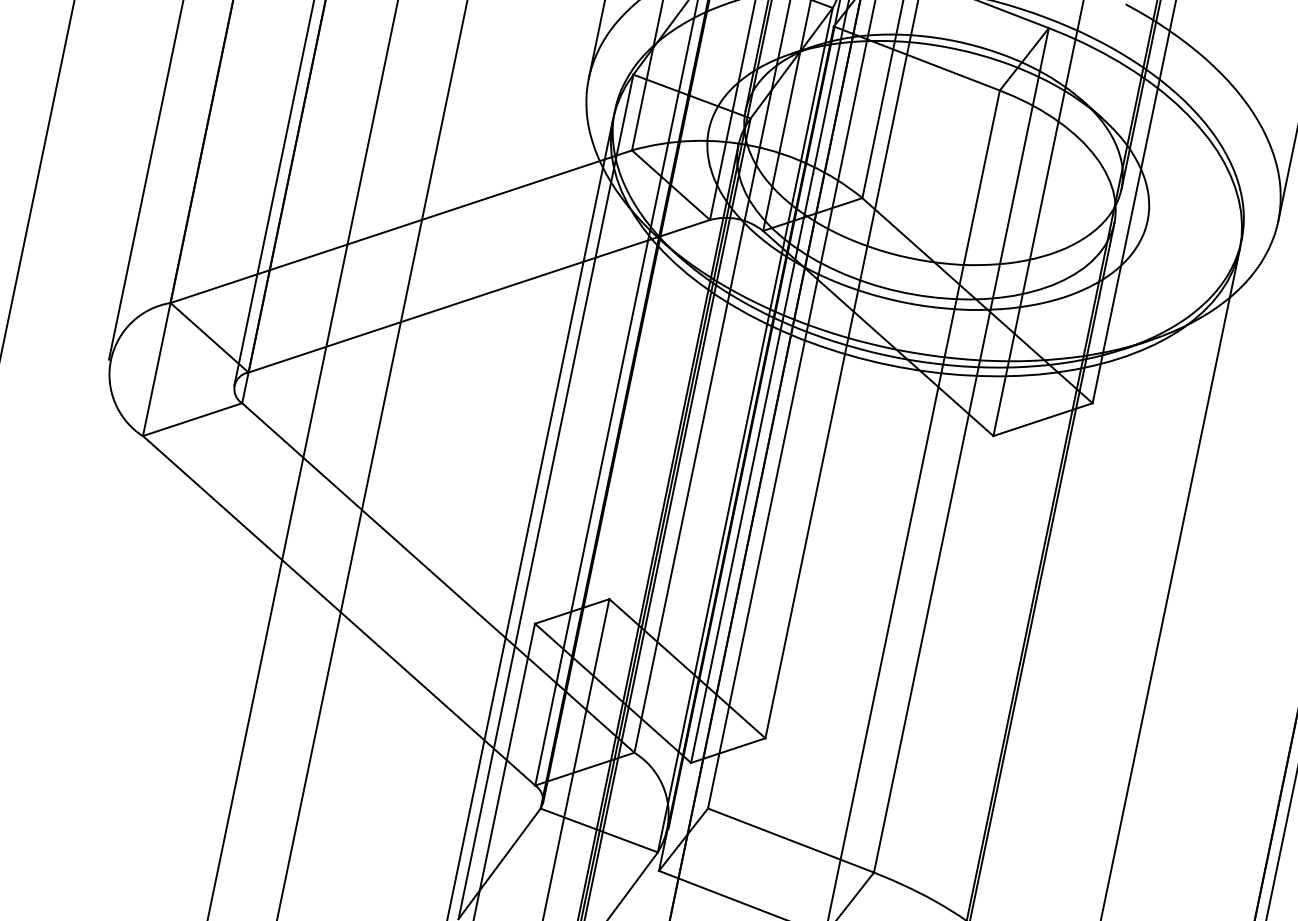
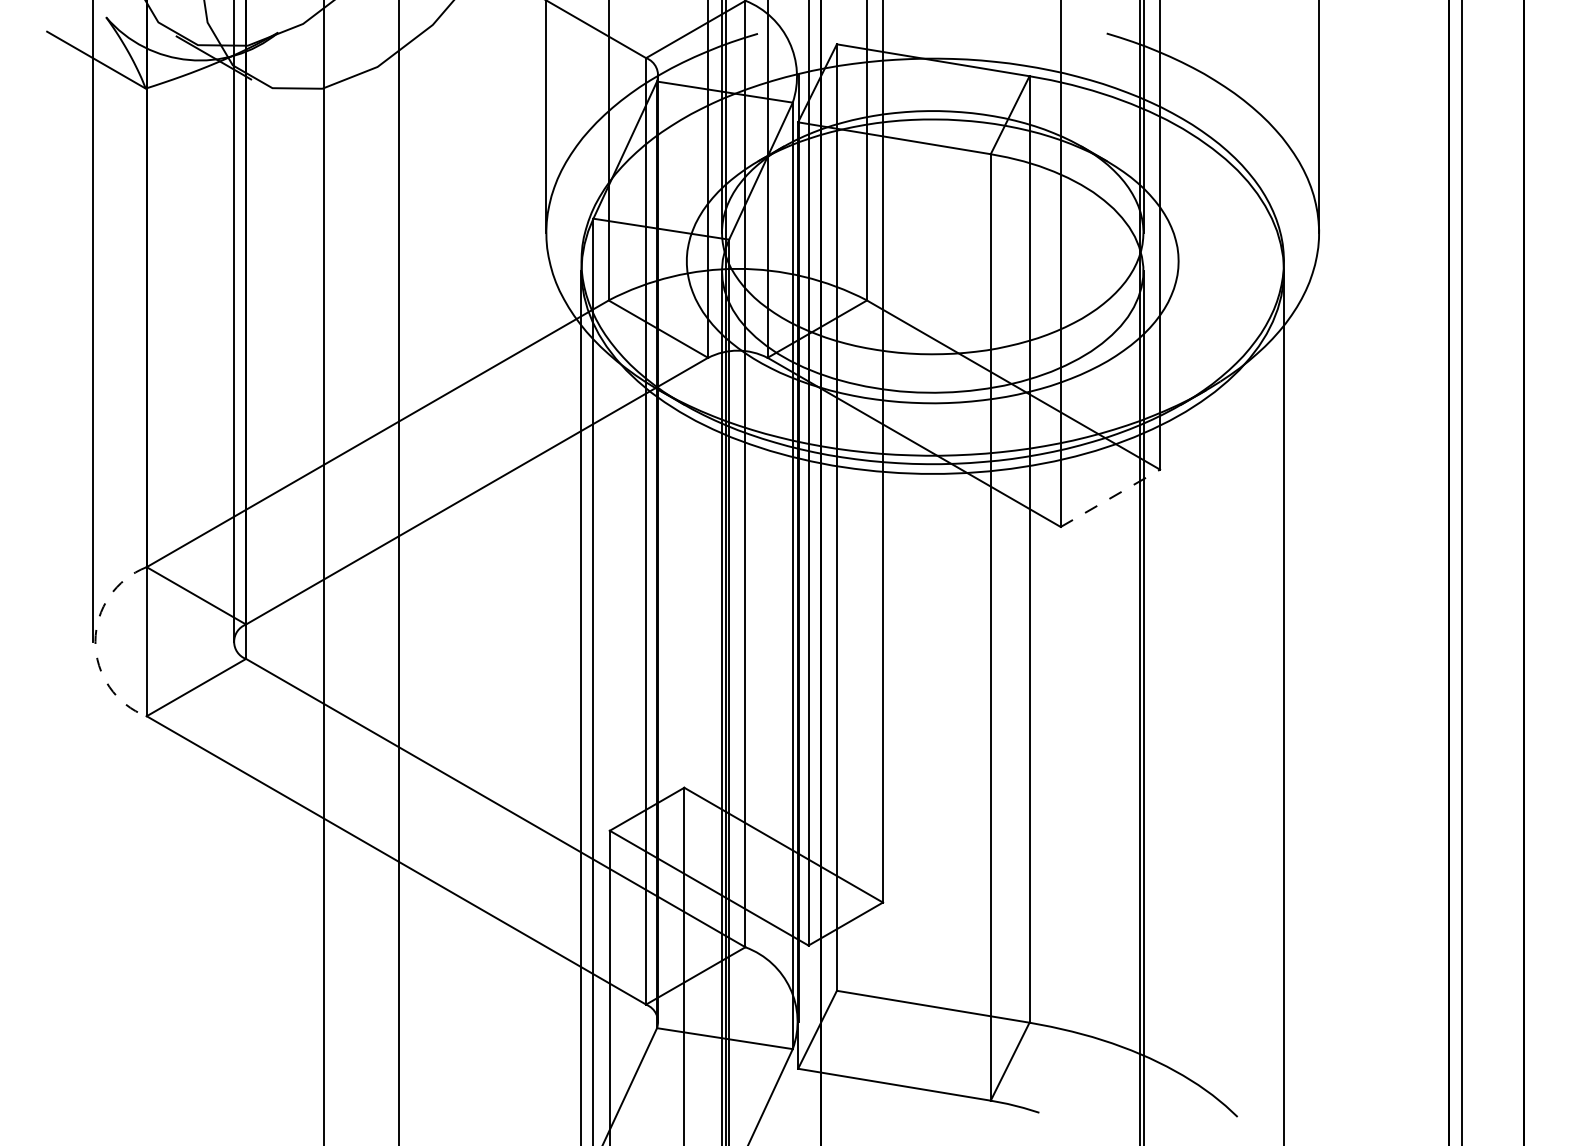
arc: (111, 359) -> (95, 641), solid -> dashed
line: (1043, 419) -> (1110, 498), solid -> dashed

